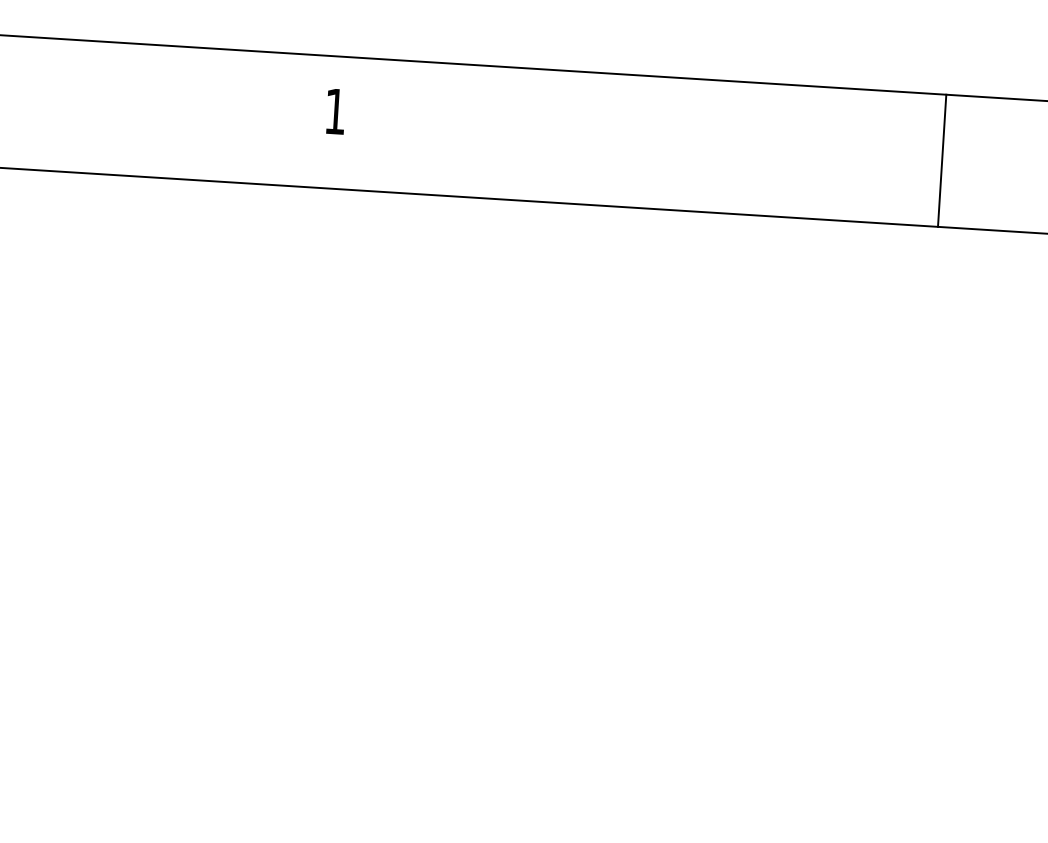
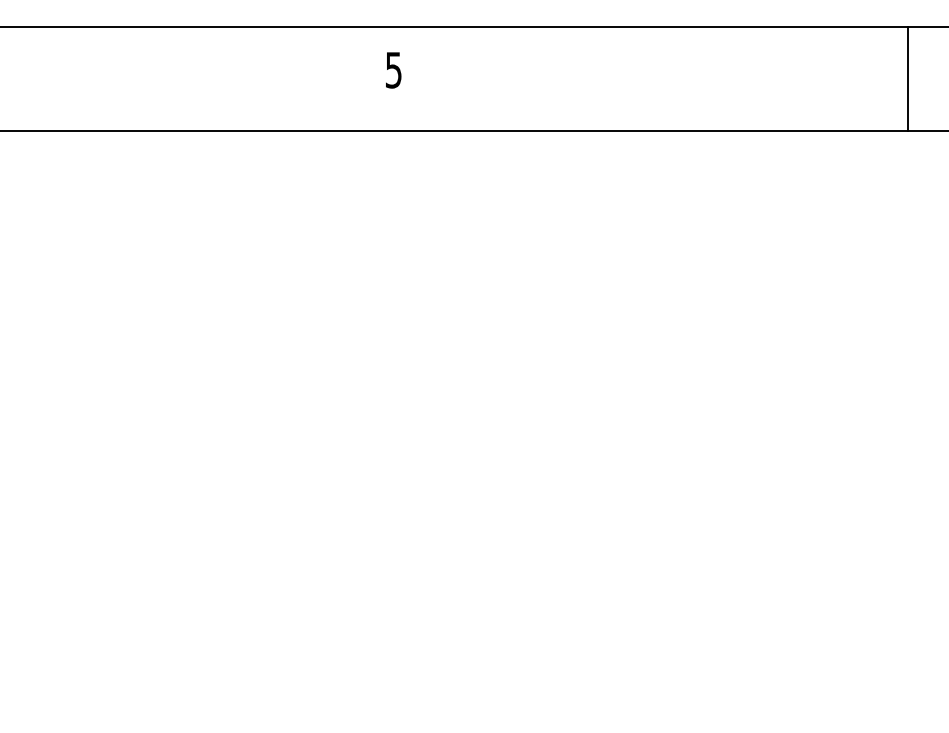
text: (335, 111) -> (393, 70), 1 -> 5
line: (941, 160) -> (907, 78), moved

